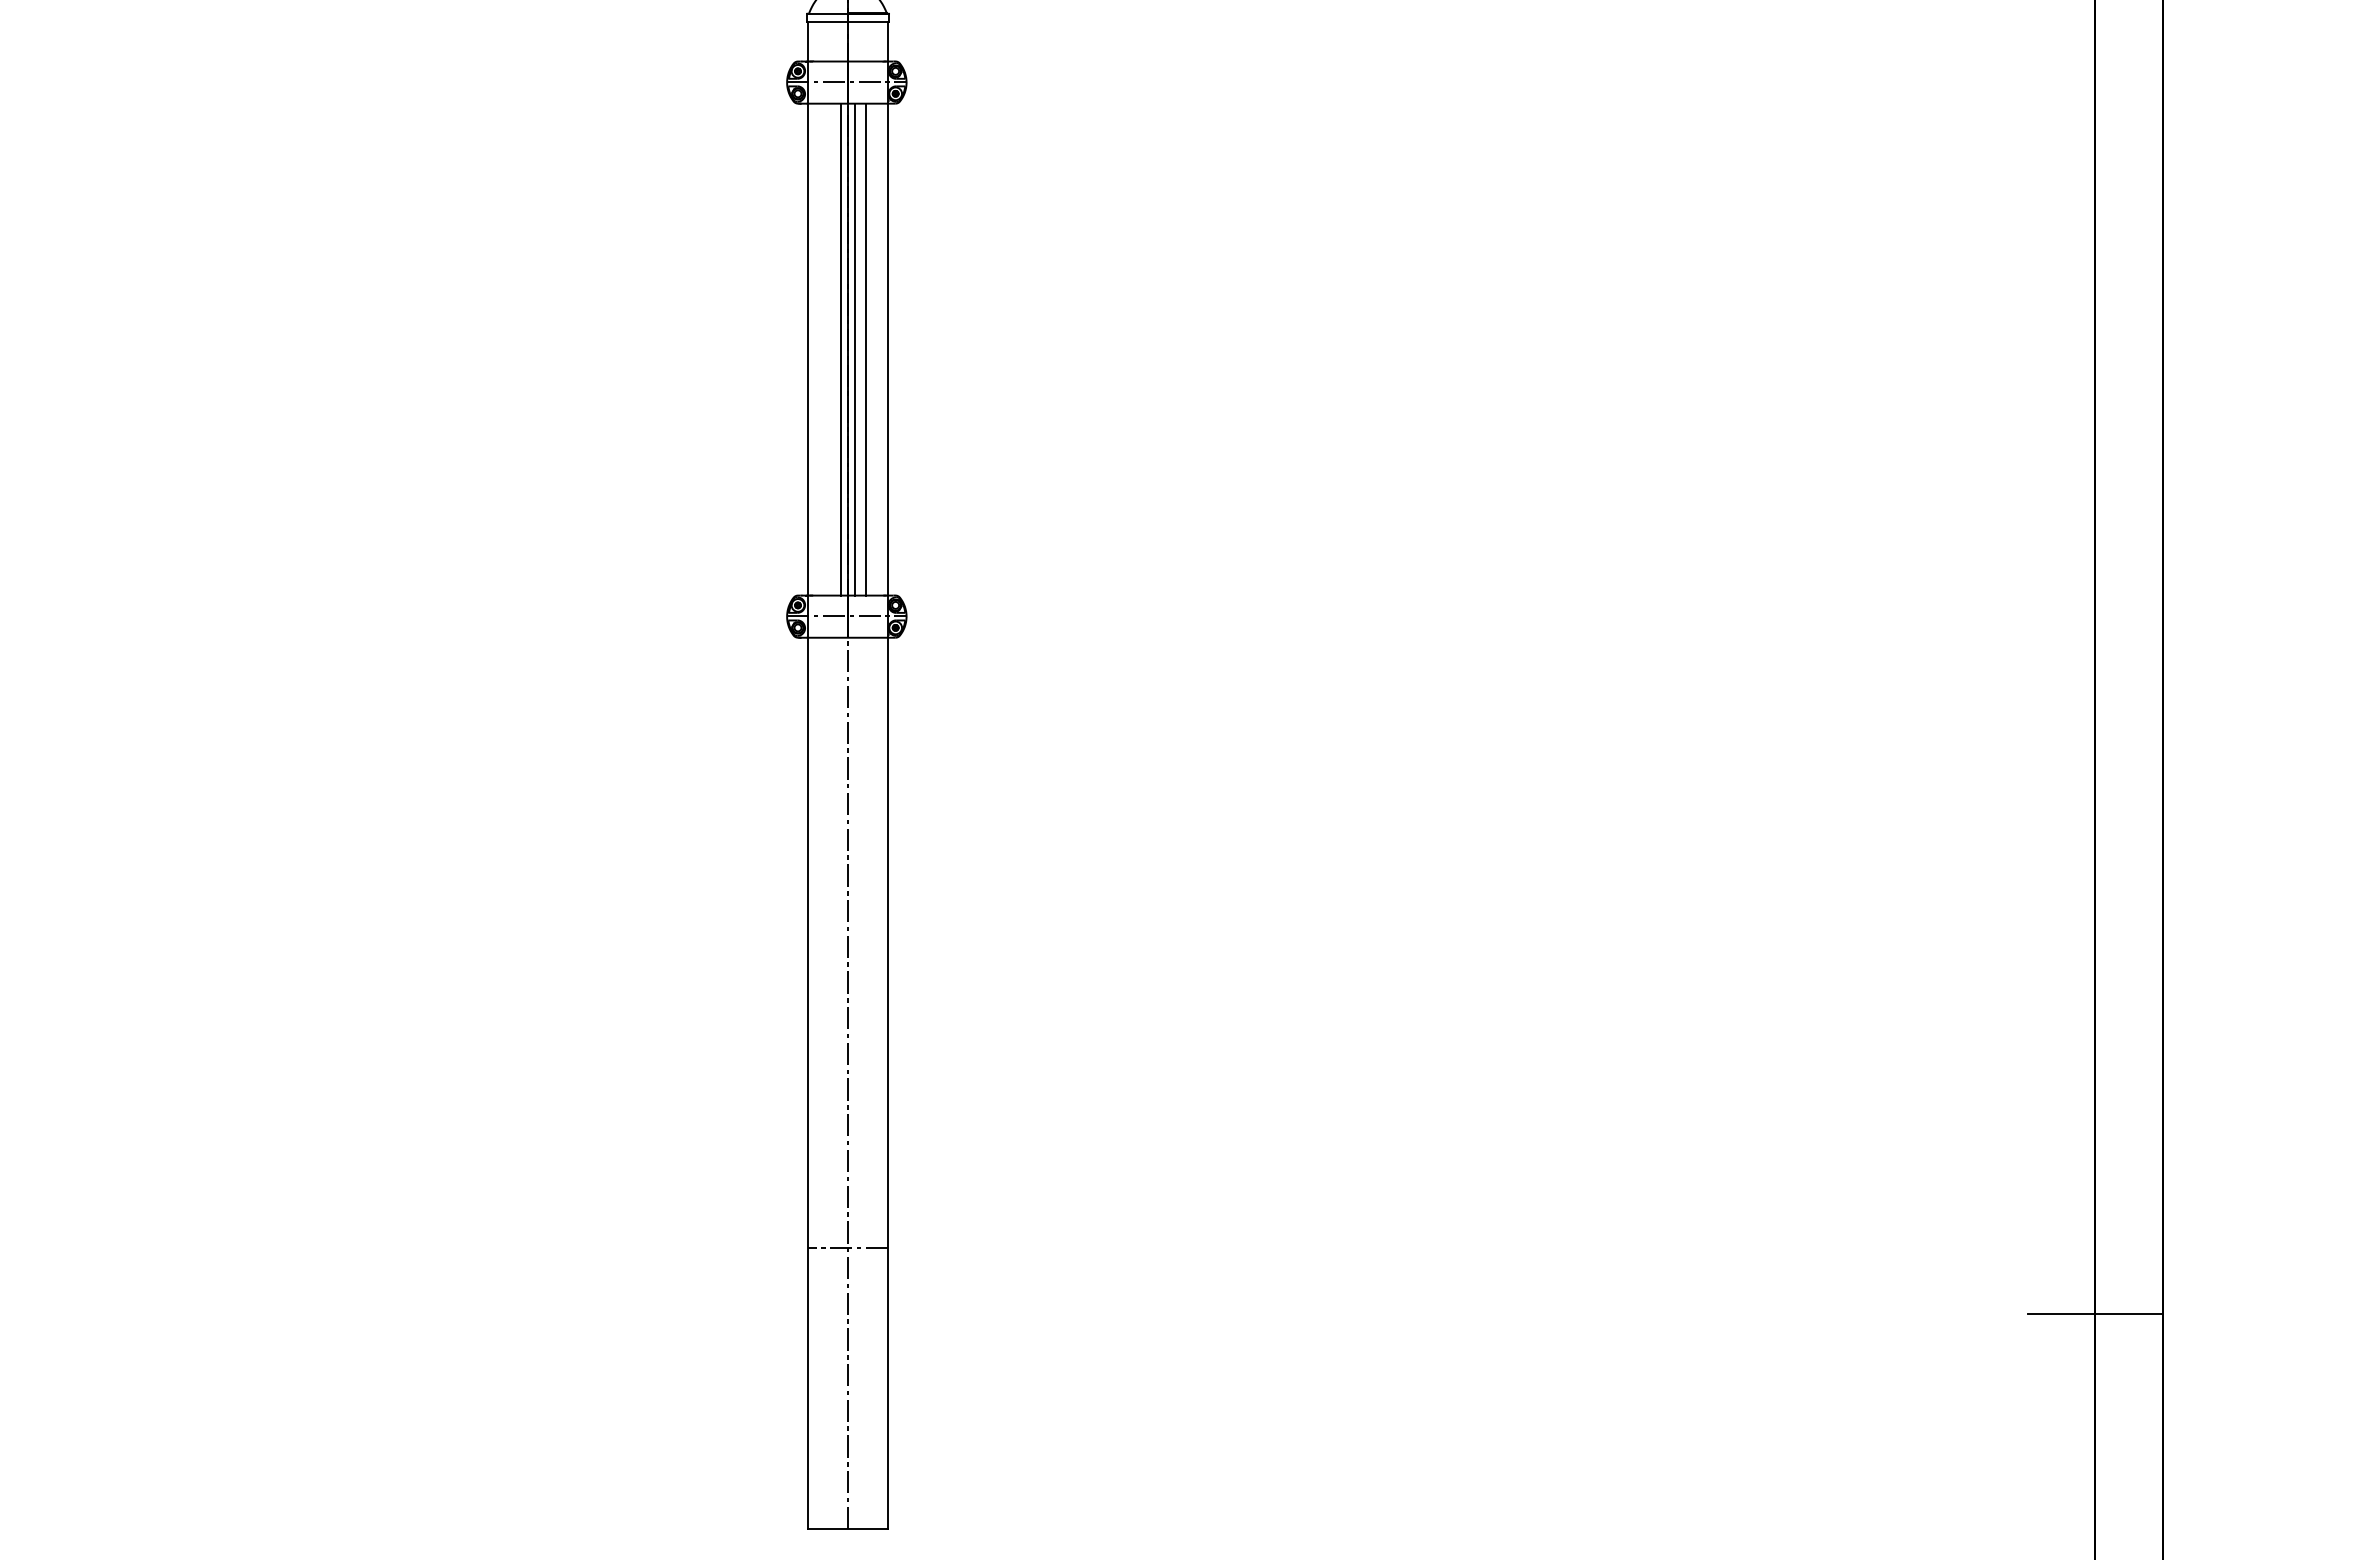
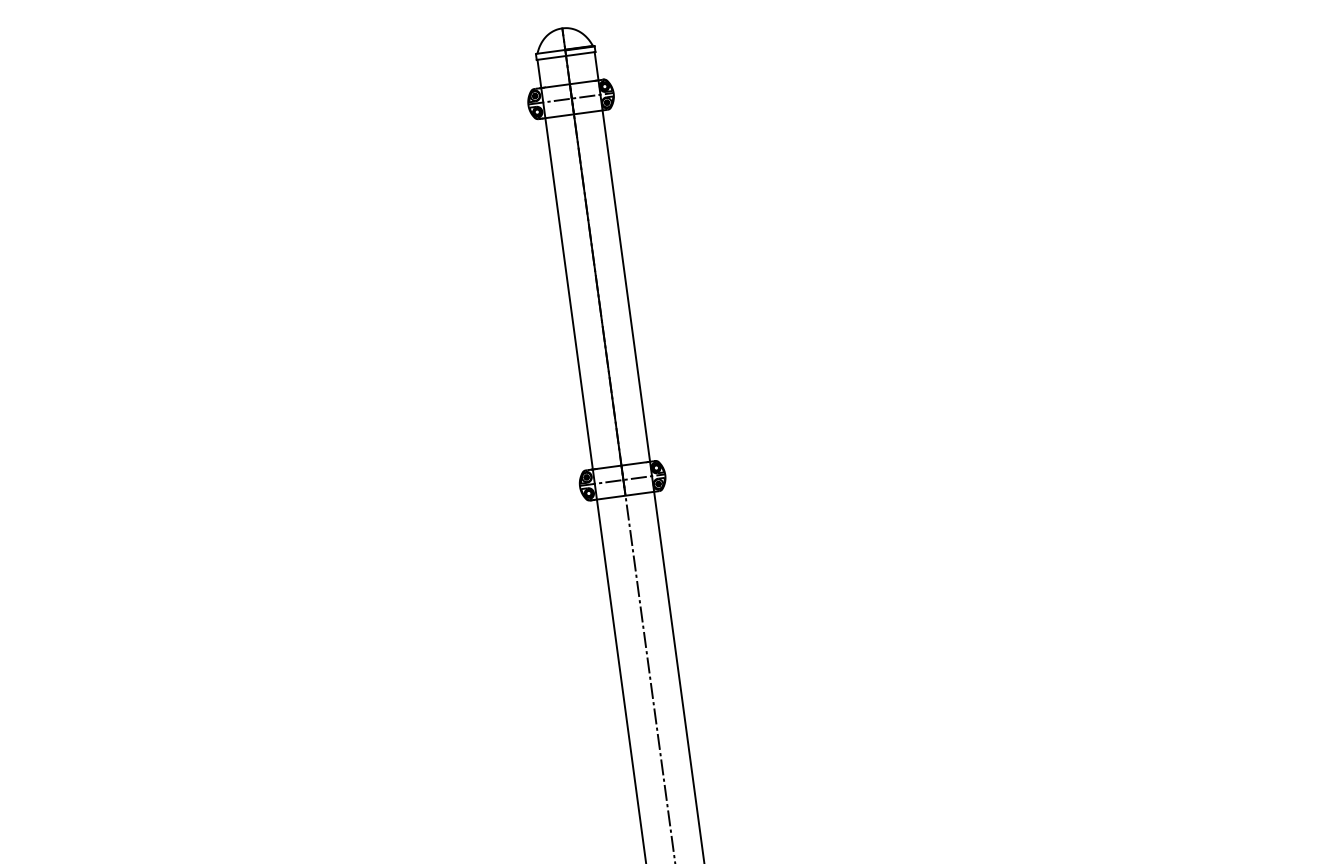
line: (841, 349) -> (593, 290), removed
line: (855, 349) -> (603, 289), removed
line: (865, 349) -> (610, 288), removed

